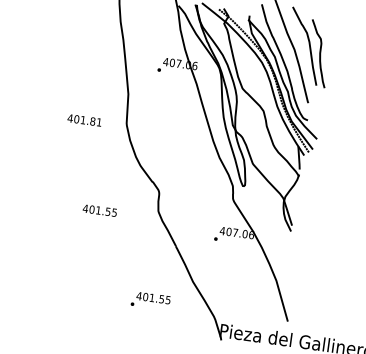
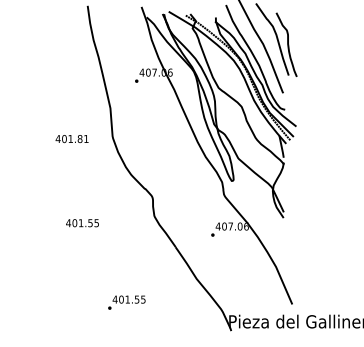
text: (99, 211) -> (82, 223), moved
text: (150, 300) -> (126, 302), moved

